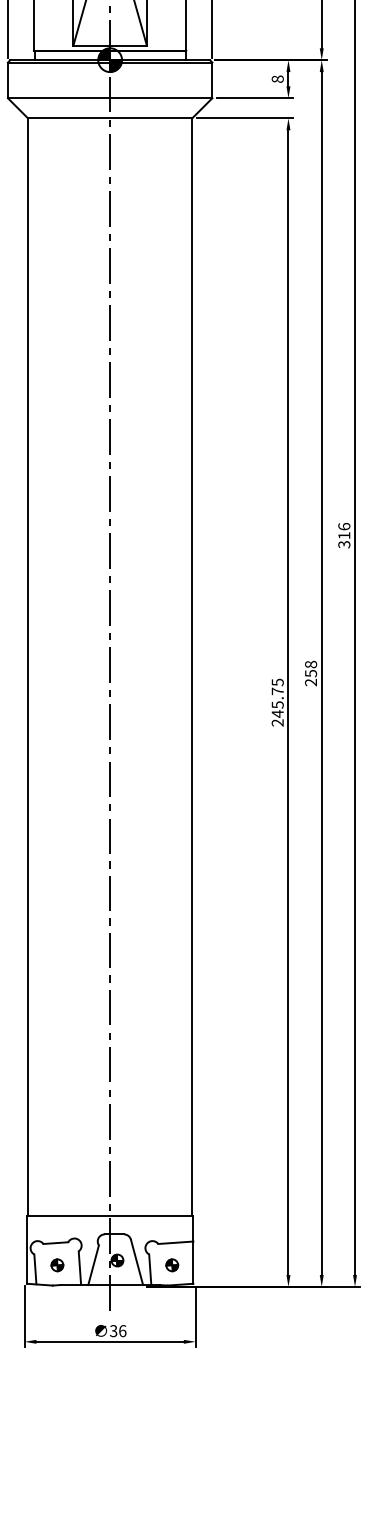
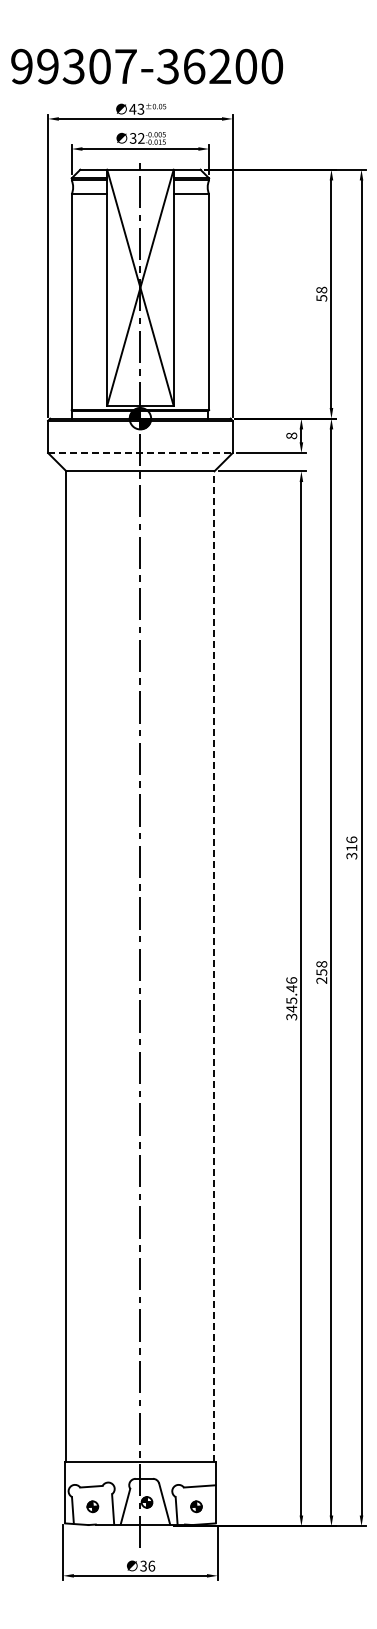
line: (110, 98) -> (140, 453), solid -> dashed
line: (192, 666) -> (214, 966), solid -> dashed
text: (277, 702) -> (291, 998), 245.75 -> 345.46

